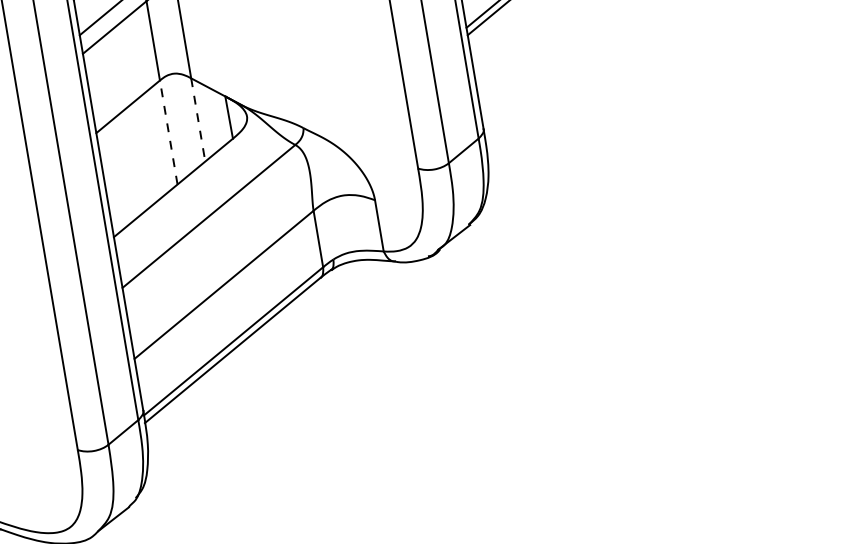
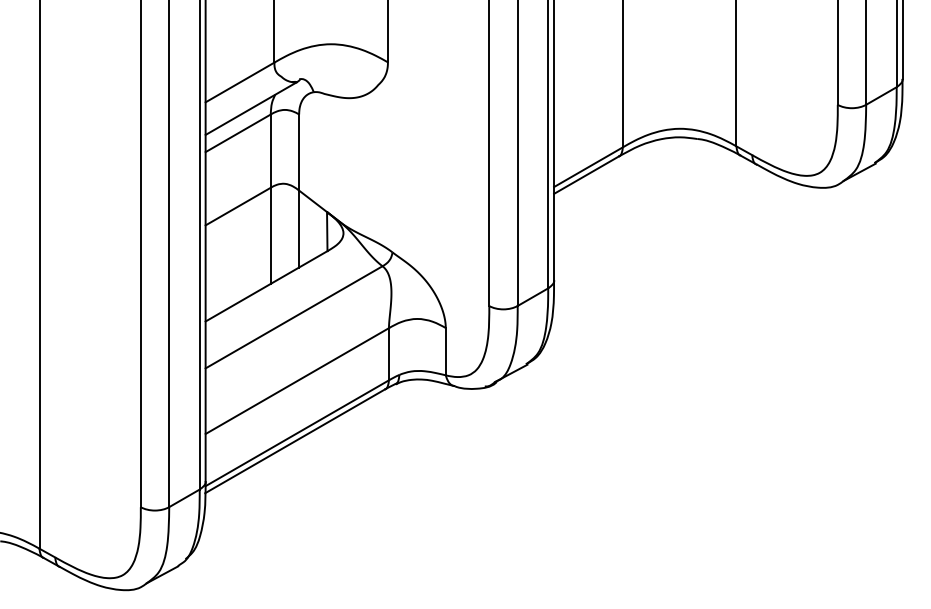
line: (198, 120) -> (299, 229), dashed -> solid
line: (168, 132) -> (270, 235), dashed -> solid

